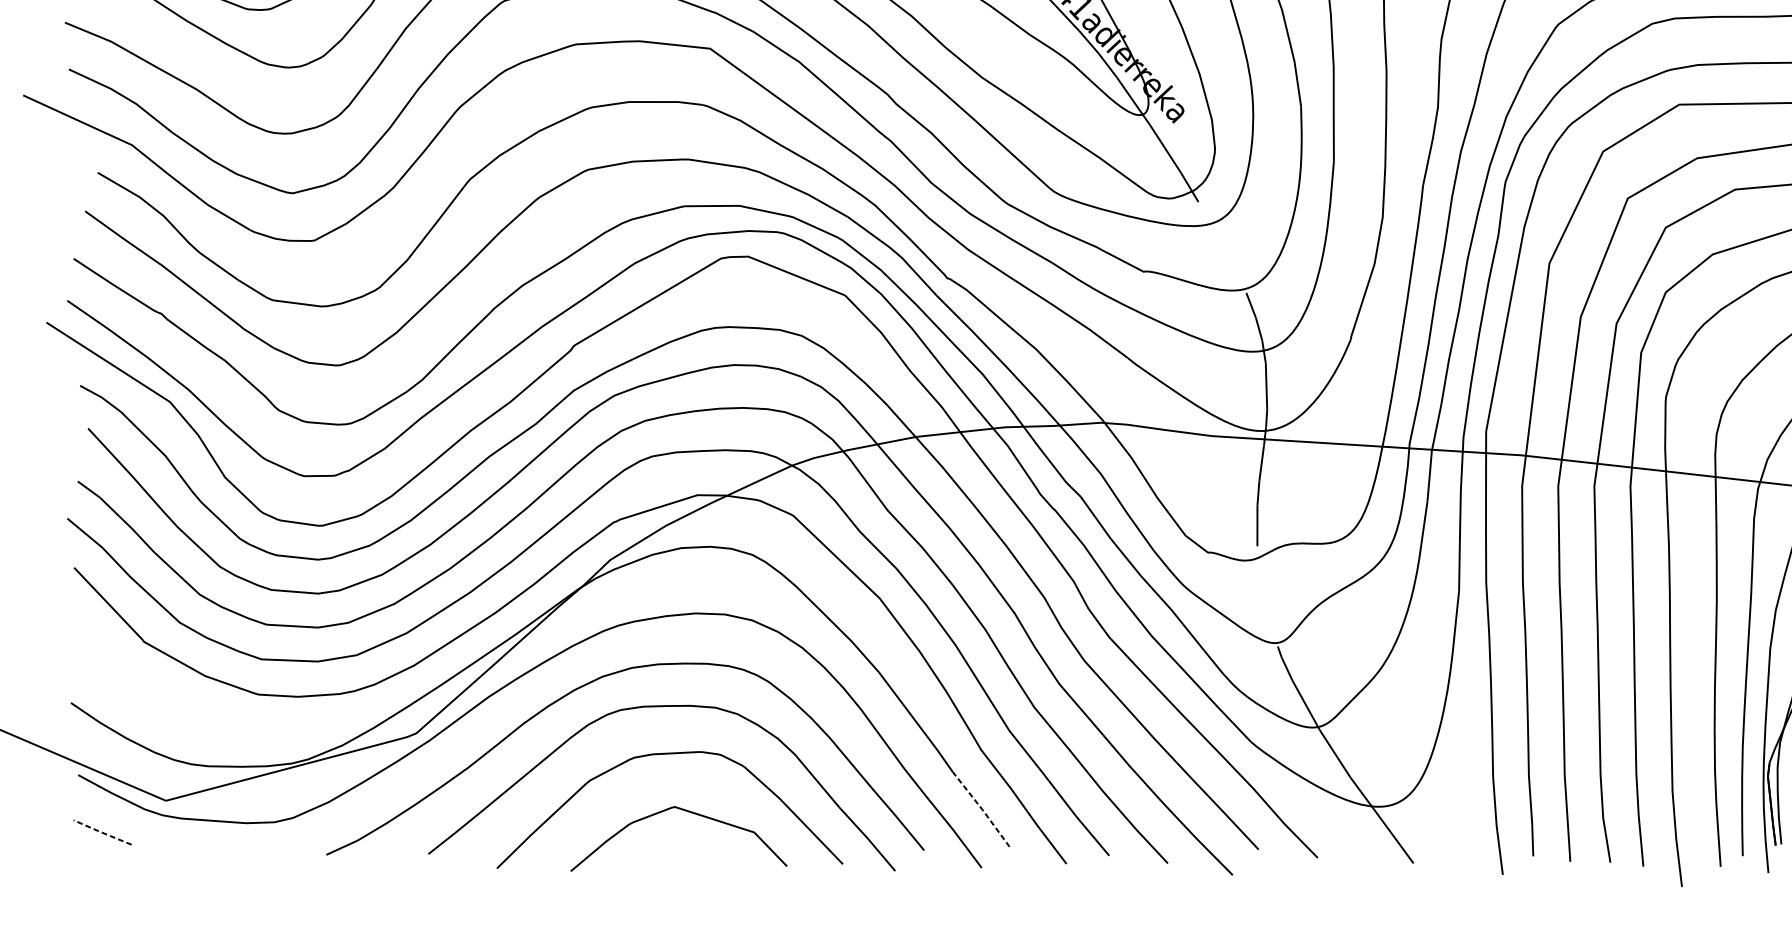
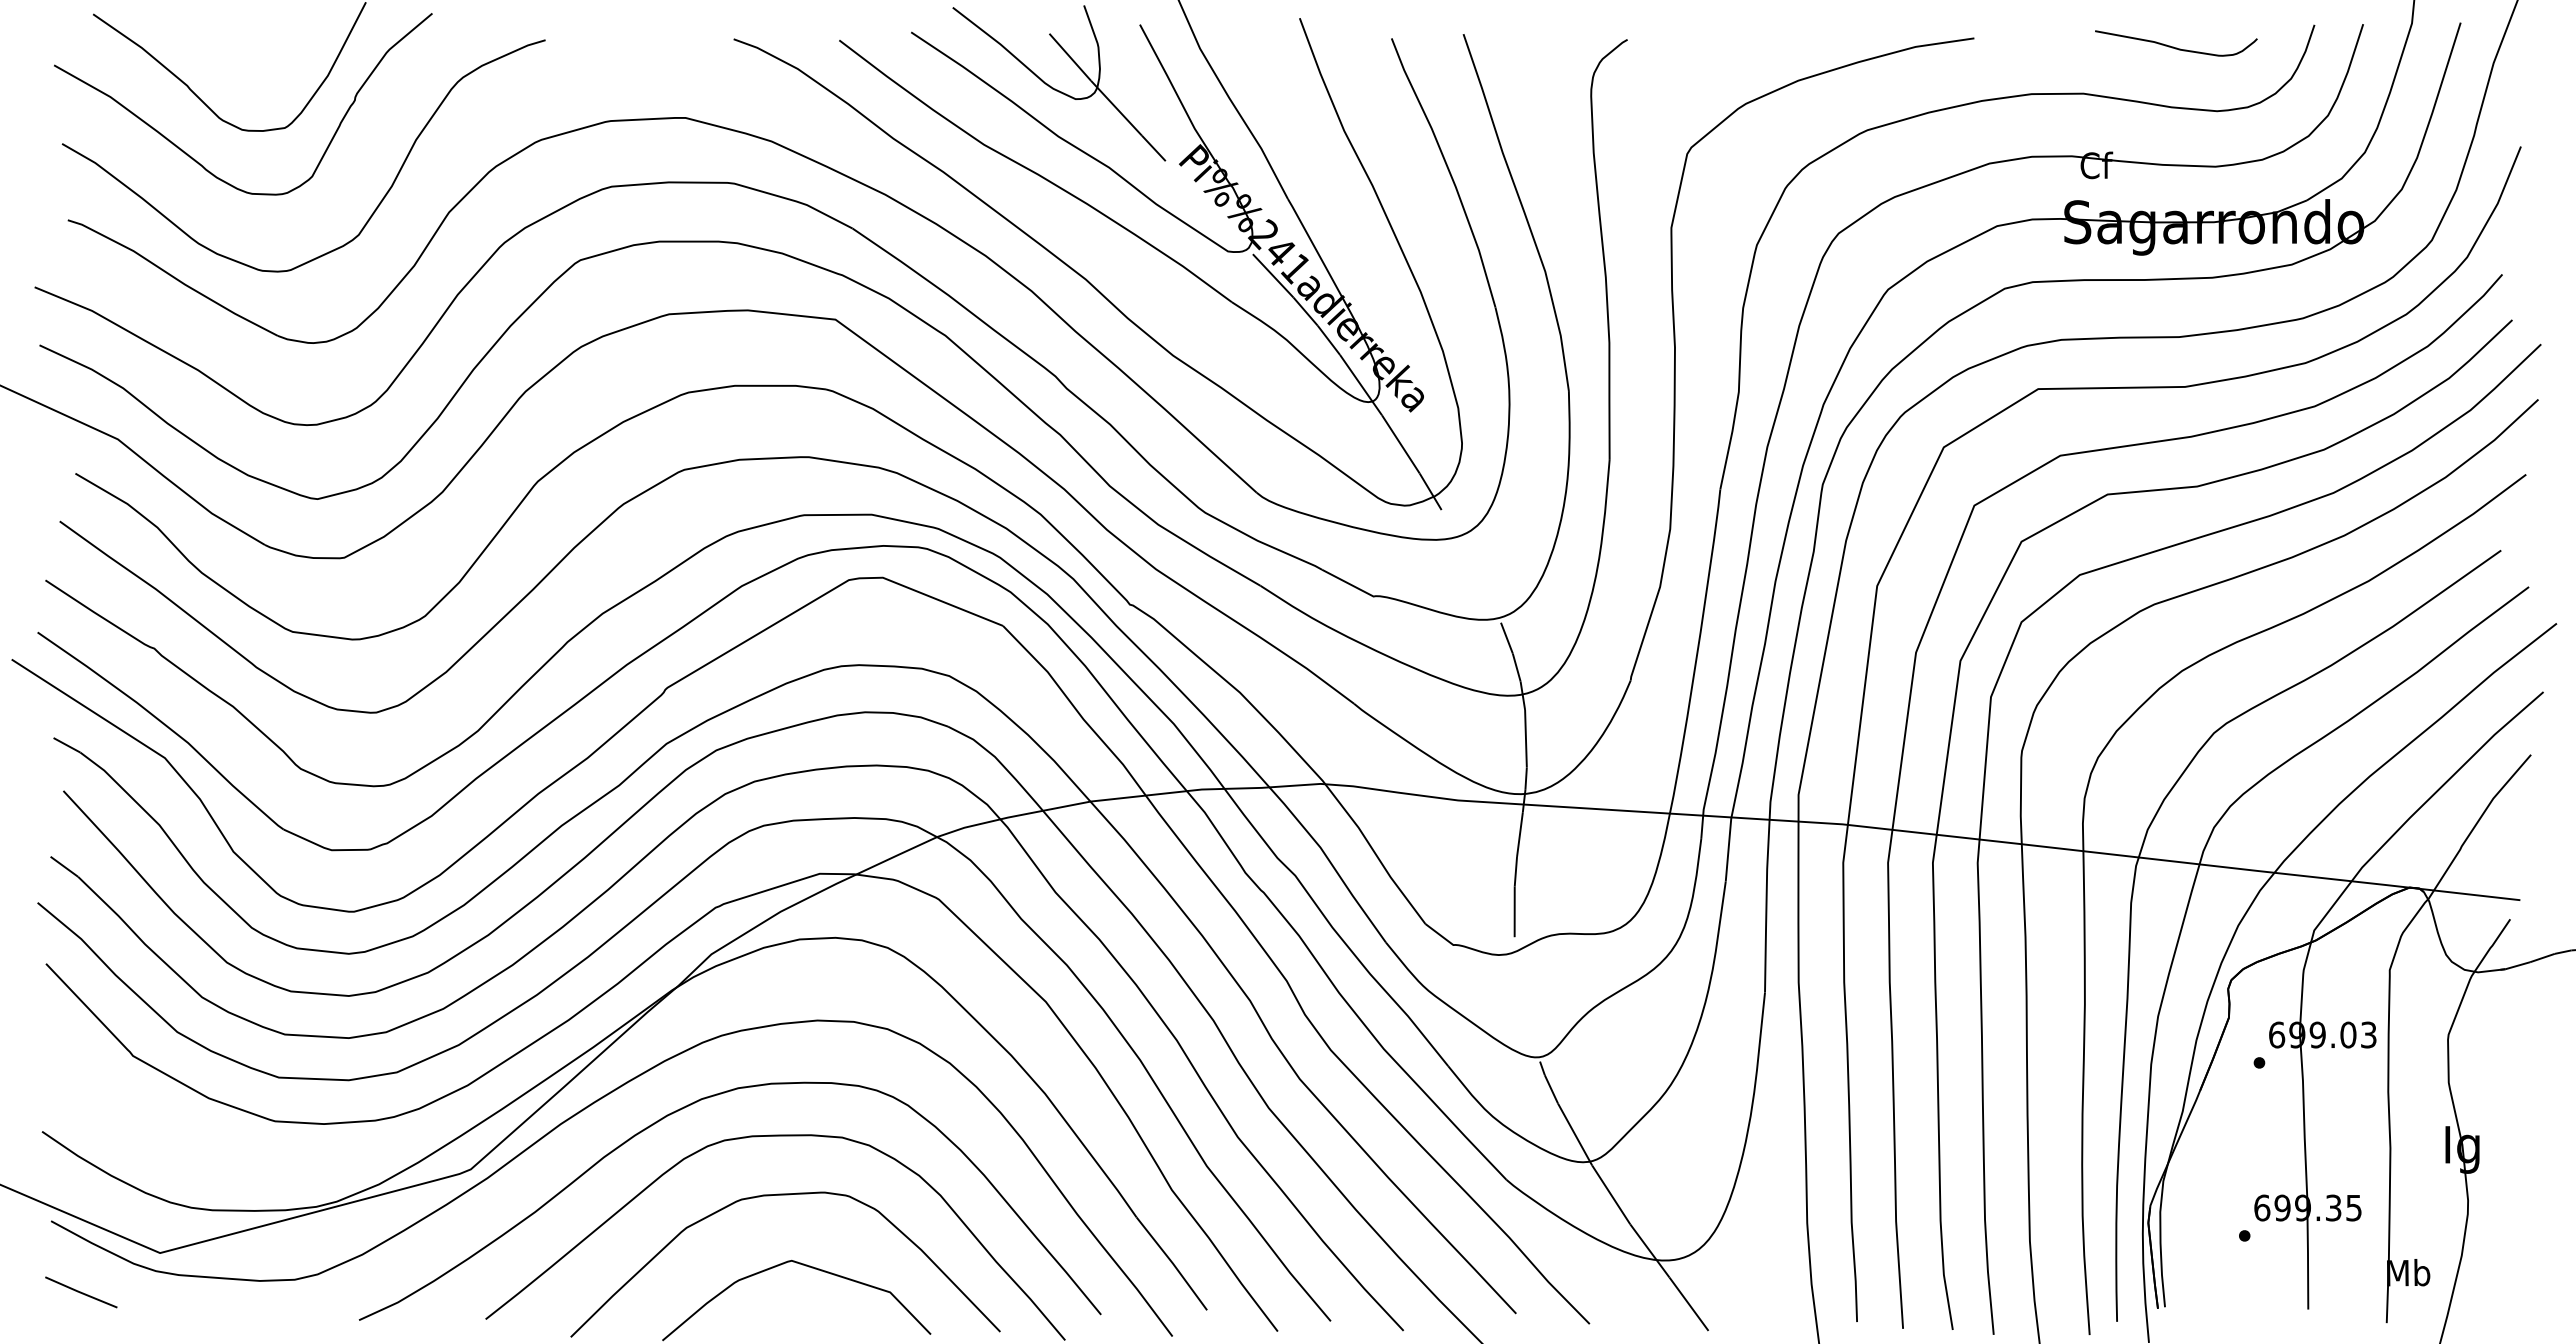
line: (982, 809) -> (1173, 1263), dashed -> solid
line: (101, 832) -> (80, 1292), dashed -> solid

